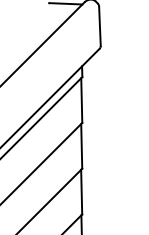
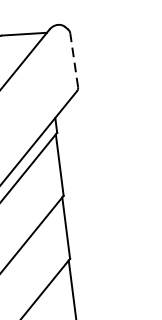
line: (99, 26) -> (73, 60), solid -> dashed

